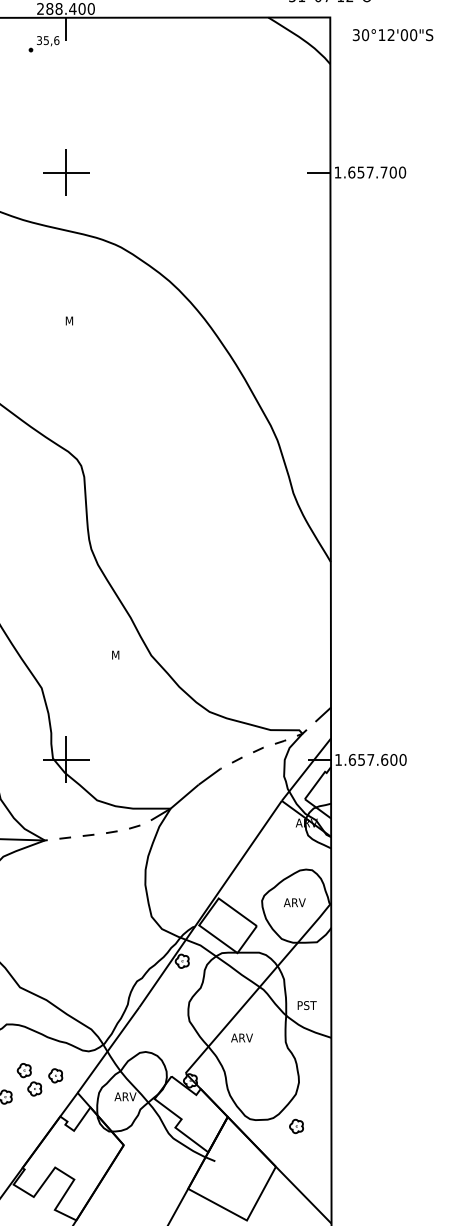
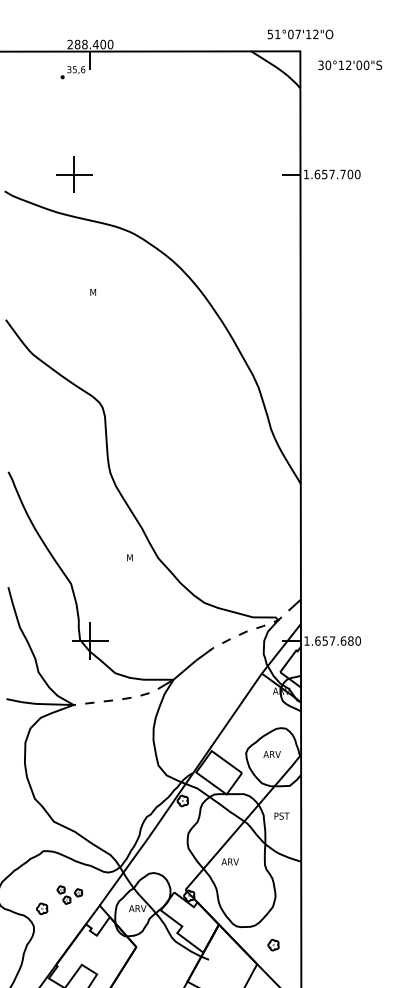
part: (66, 172) -> (74, 174), moved
text: (393, 759) -> (350, 640), 1.657.600 -> 1.657.680
text: (306, 1004) -> (281, 815), moved
part: (39, 1079) -> (69, 894), size x0.7
part: (296, 1126) -> (273, 945), moved

